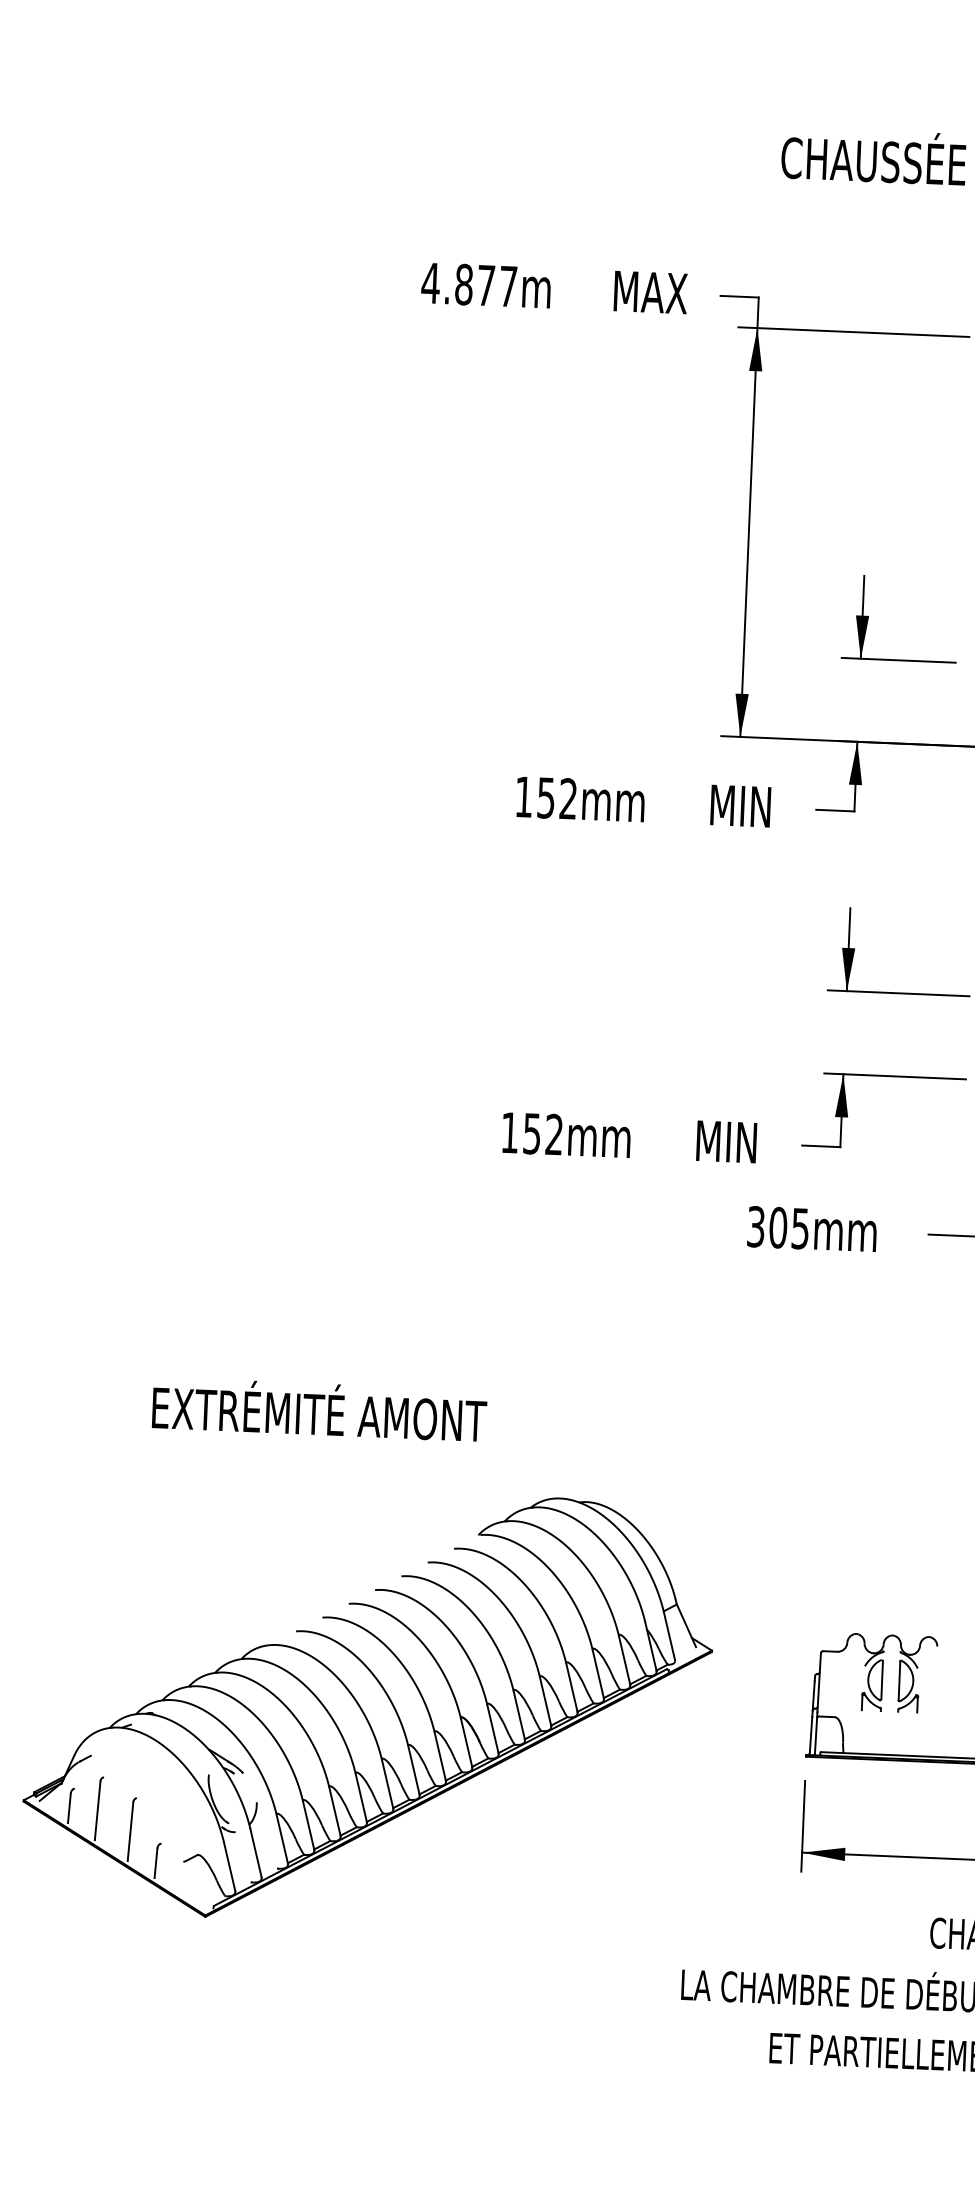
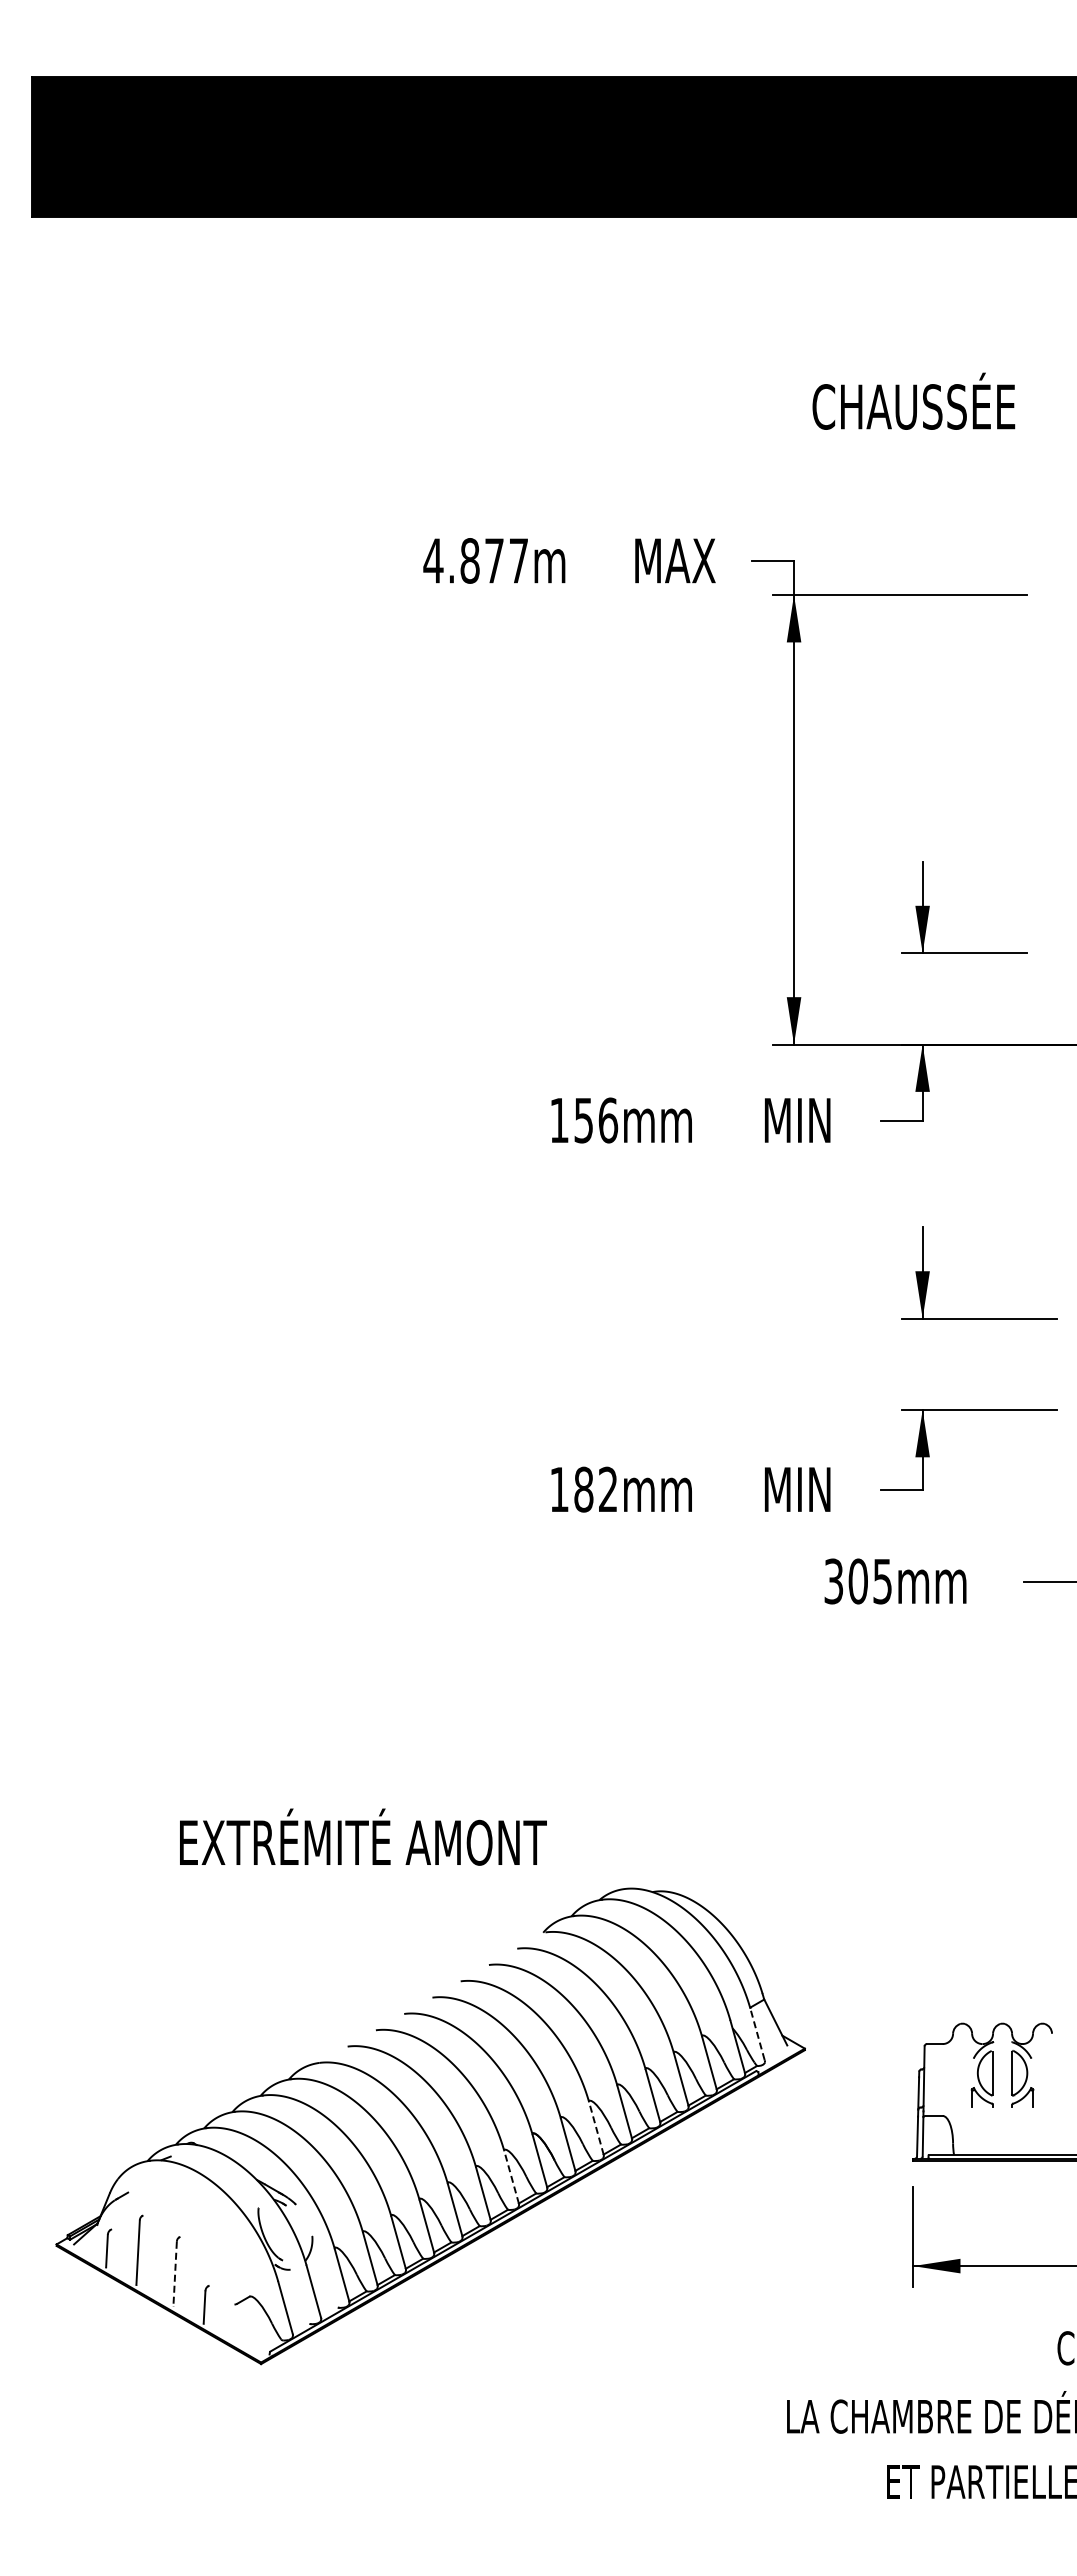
text: (568, 798) -> (608, 1120), 152mm -> 156mm
text: (531, 1133) -> (583, 1489), 152mm -> 182mm
text: (319, 1409) -> (363, 1836), moved
line: (669, 1636) -> (757, 2034), solid -> dashed
line: (519, 1715) -> (596, 2128), solid -> dashed
line: (440, 1756) -> (511, 2177), solid -> dashed
line: (130, 1832) -> (175, 2274), solid -> dashed

